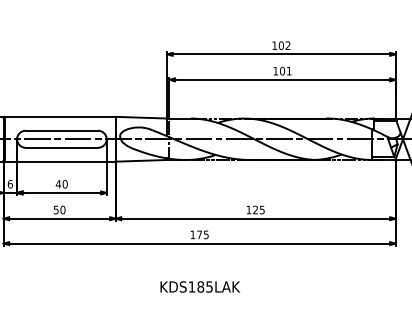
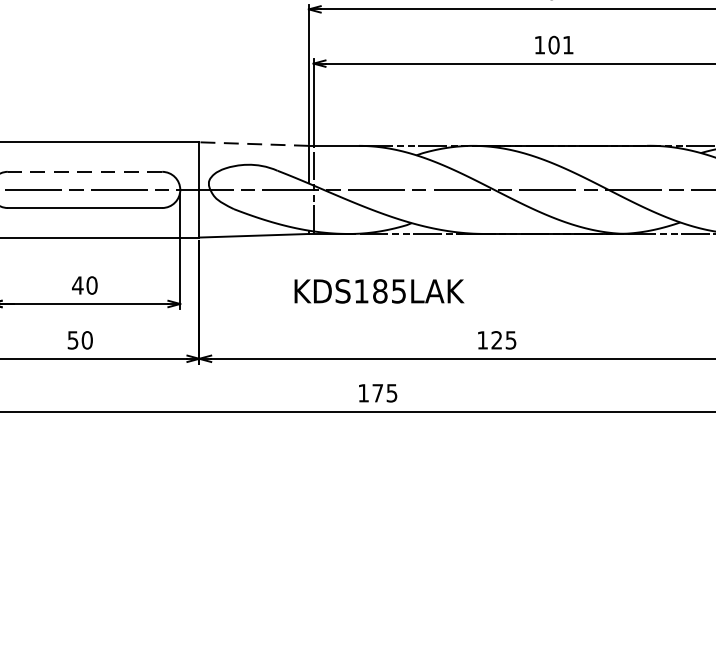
line: (141, 117) -> (254, 143), solid -> dashed
line: (61, 130) -> (84, 171), solid -> dashed
text: (200, 286) -> (379, 290), moved

